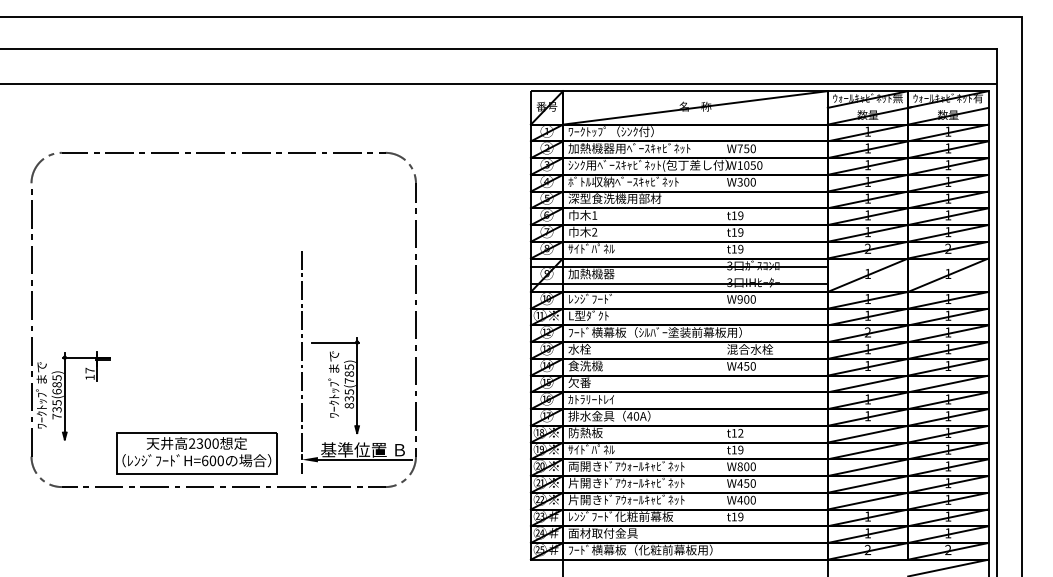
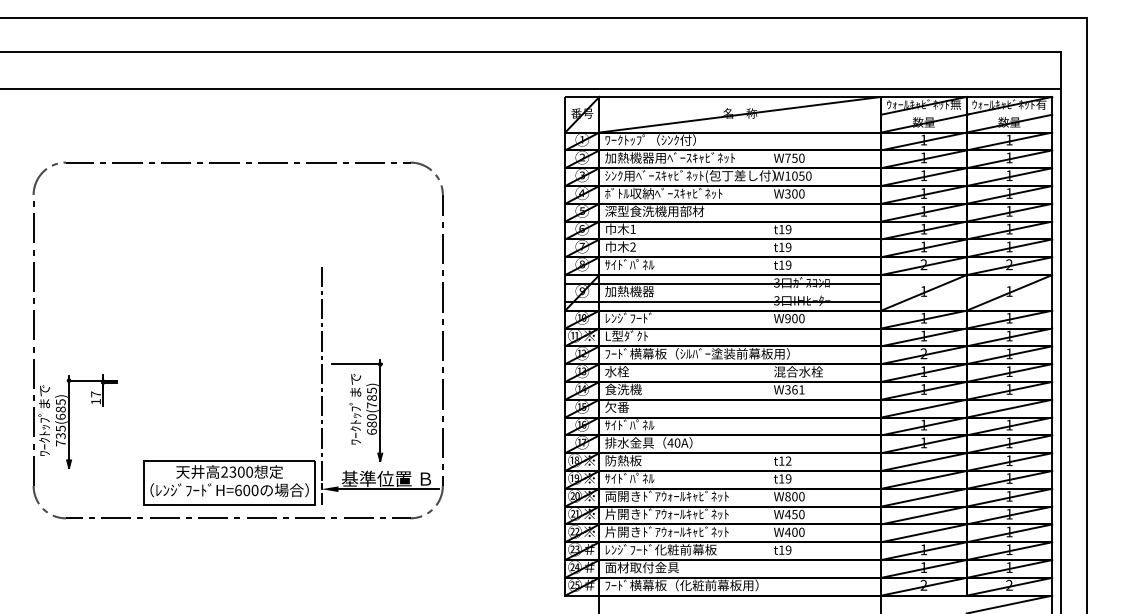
text: (746, 366) -> (794, 389), W450 -> W361
text: (348, 398) -> (371, 424), 835(785) -> 680(785)
text: (591, 398) -> (629, 424), ｶﾄﾗﾘｰﾄﾚｲ -> ｻｲﾄﾞﾊﾟﾈﾙ
part: (196, 453) -> (229, 482), moved

